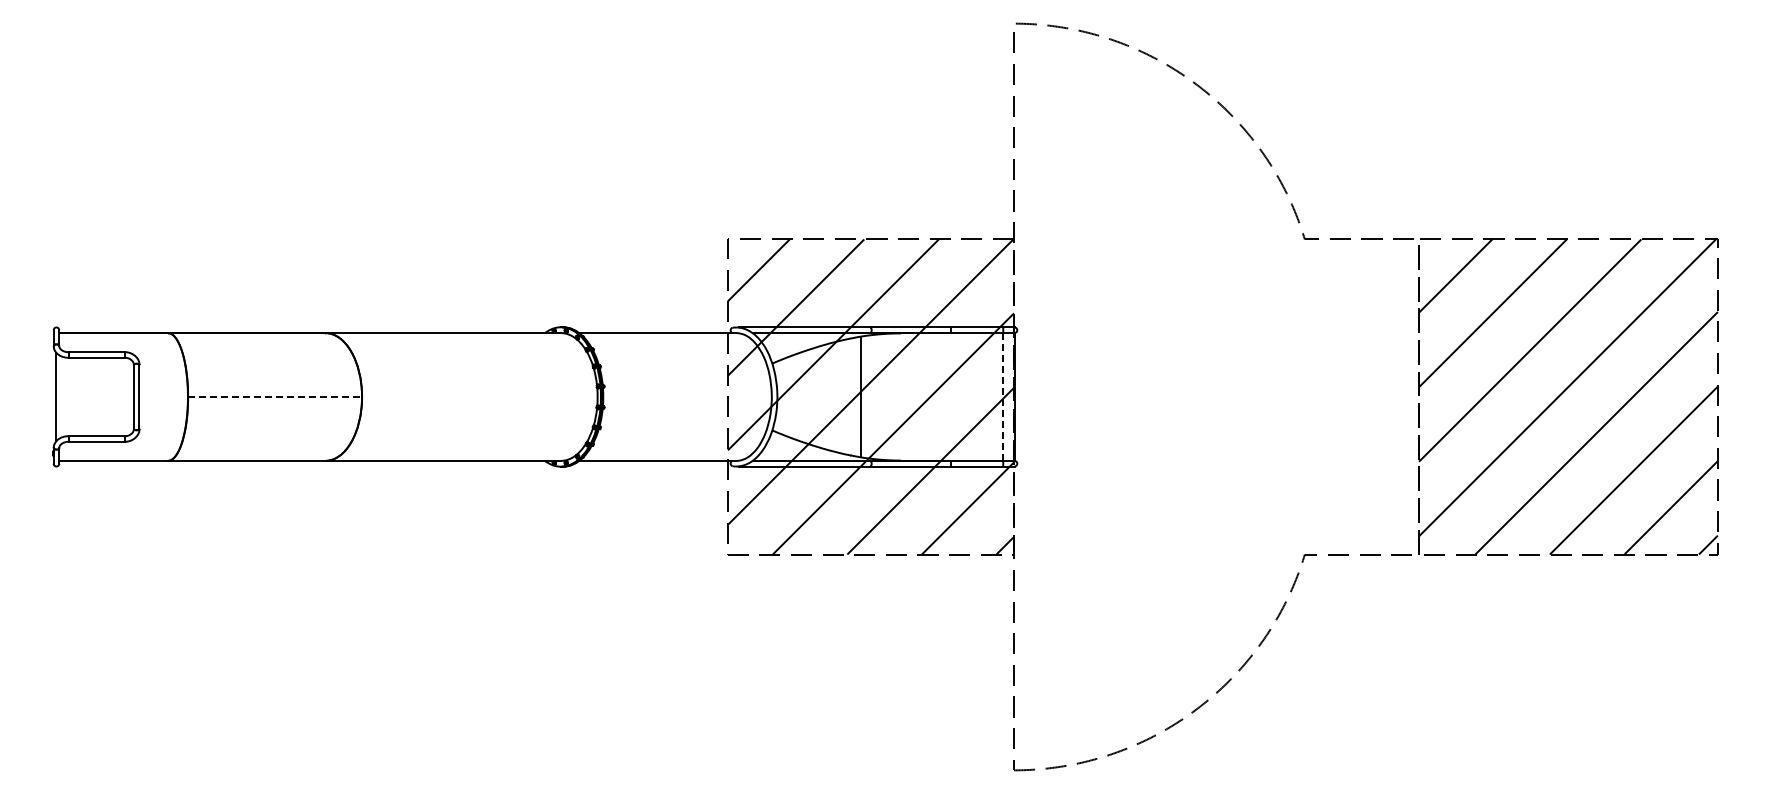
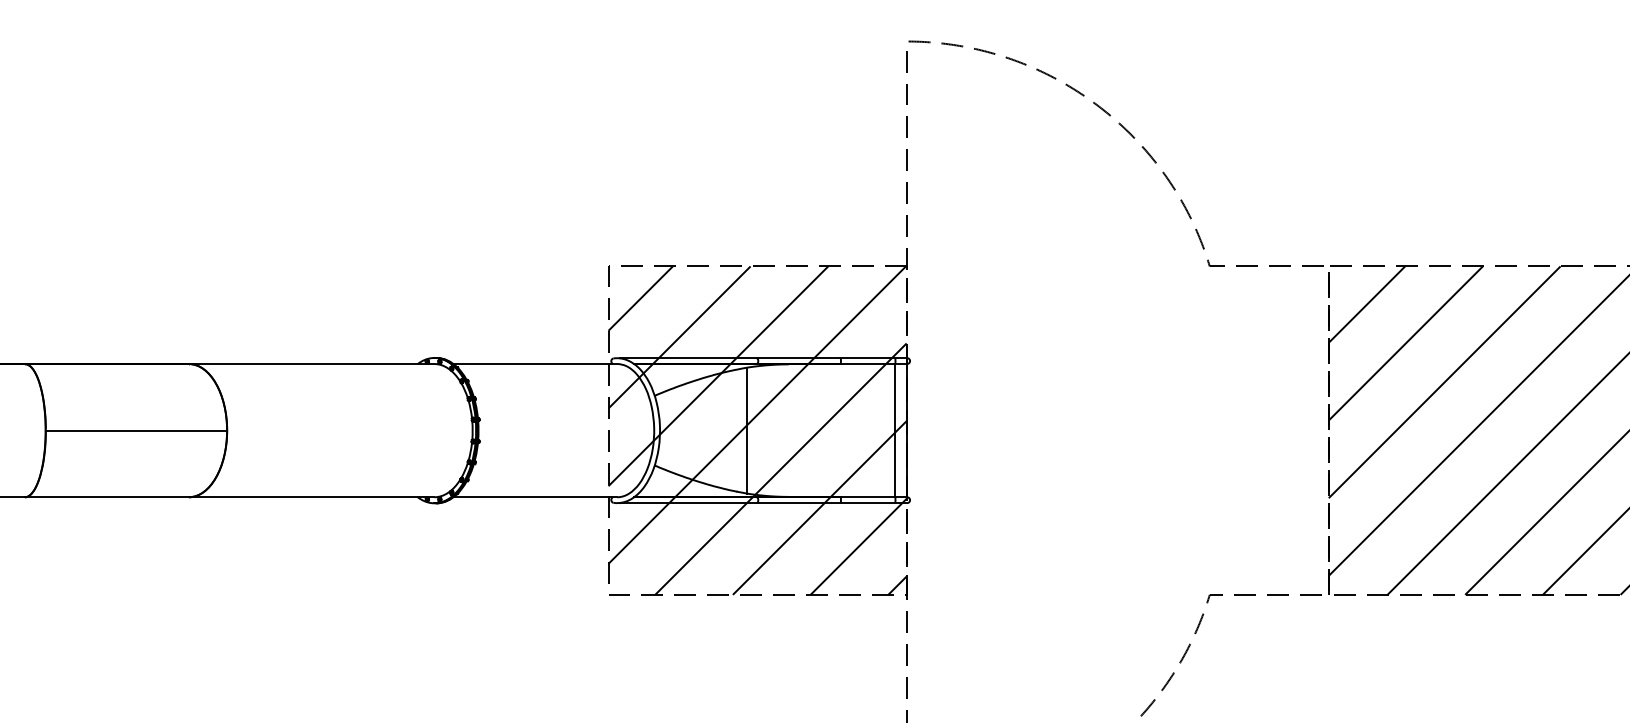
line: (275, 397) -> (136, 431), dashed -> solid
line: (1003, 397) -> (895, 431), dashed -> solid

